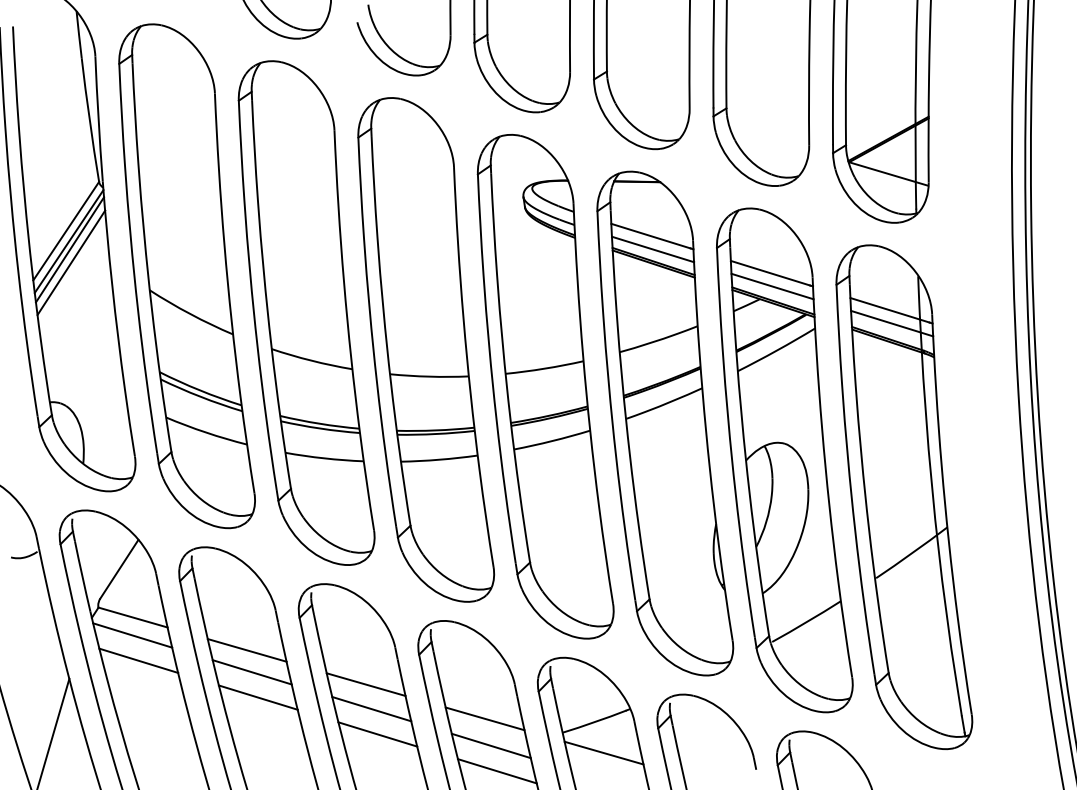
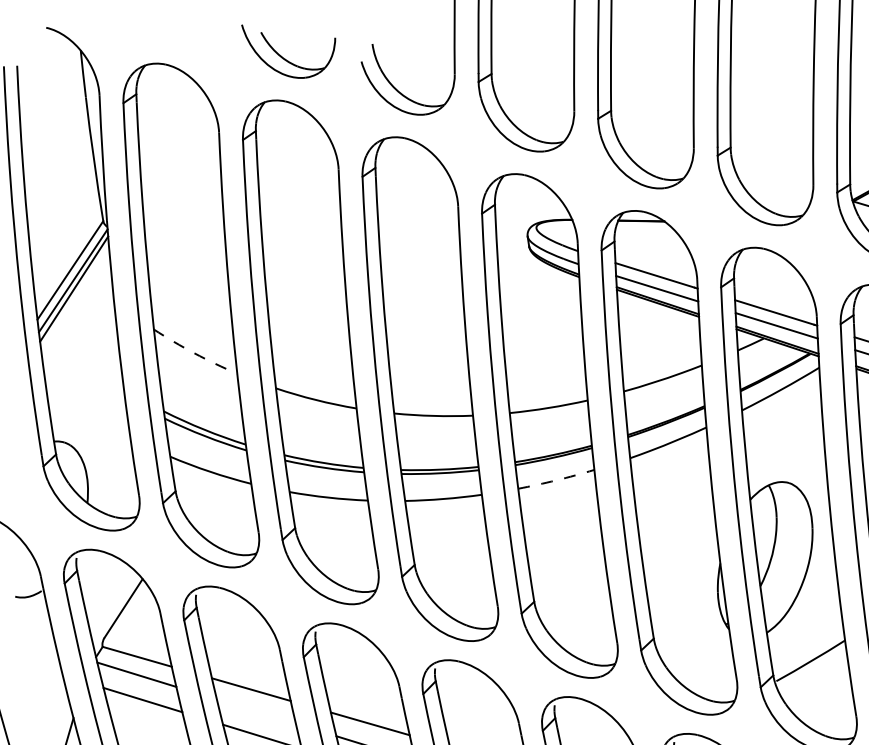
line: (71, 262) -> (75, 301), removed
arc: (190, 314) -> (194, 353), solid -> dashed
arc: (552, 441) -> (556, 480), solid -> dashed
line: (251, 672) -> (255, 711), removed

